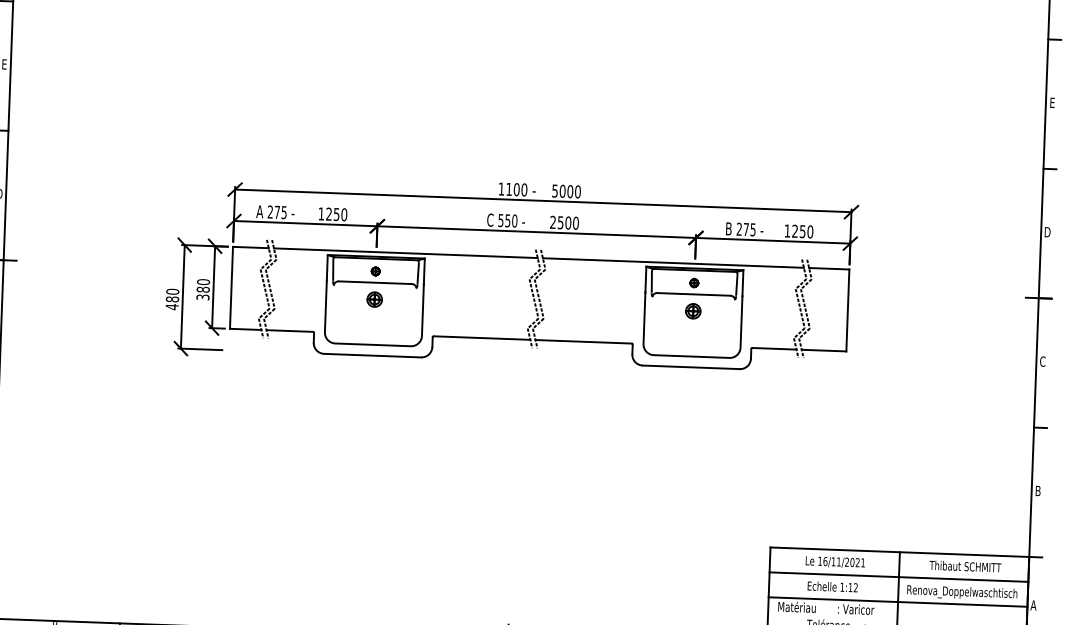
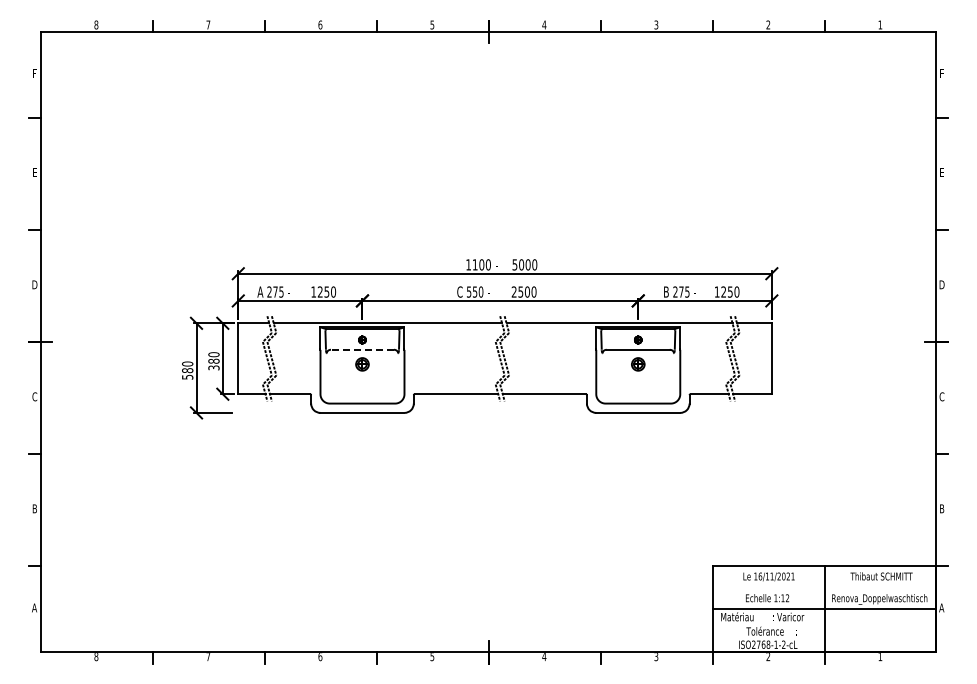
line: (374, 282) -> (361, 349), solid -> dashed
text: (172, 306) -> (187, 376), 480 -> 580
line: (898, 576) -> (824, 587), removed

